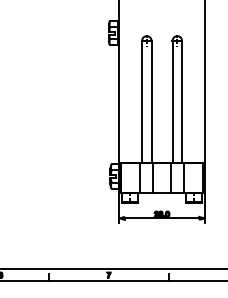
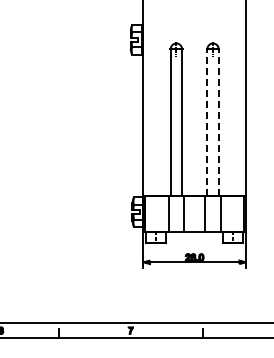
line: (172, 101) -> (207, 121), solid -> dashed
line: (181, 101) -> (218, 121), solid -> dashed

